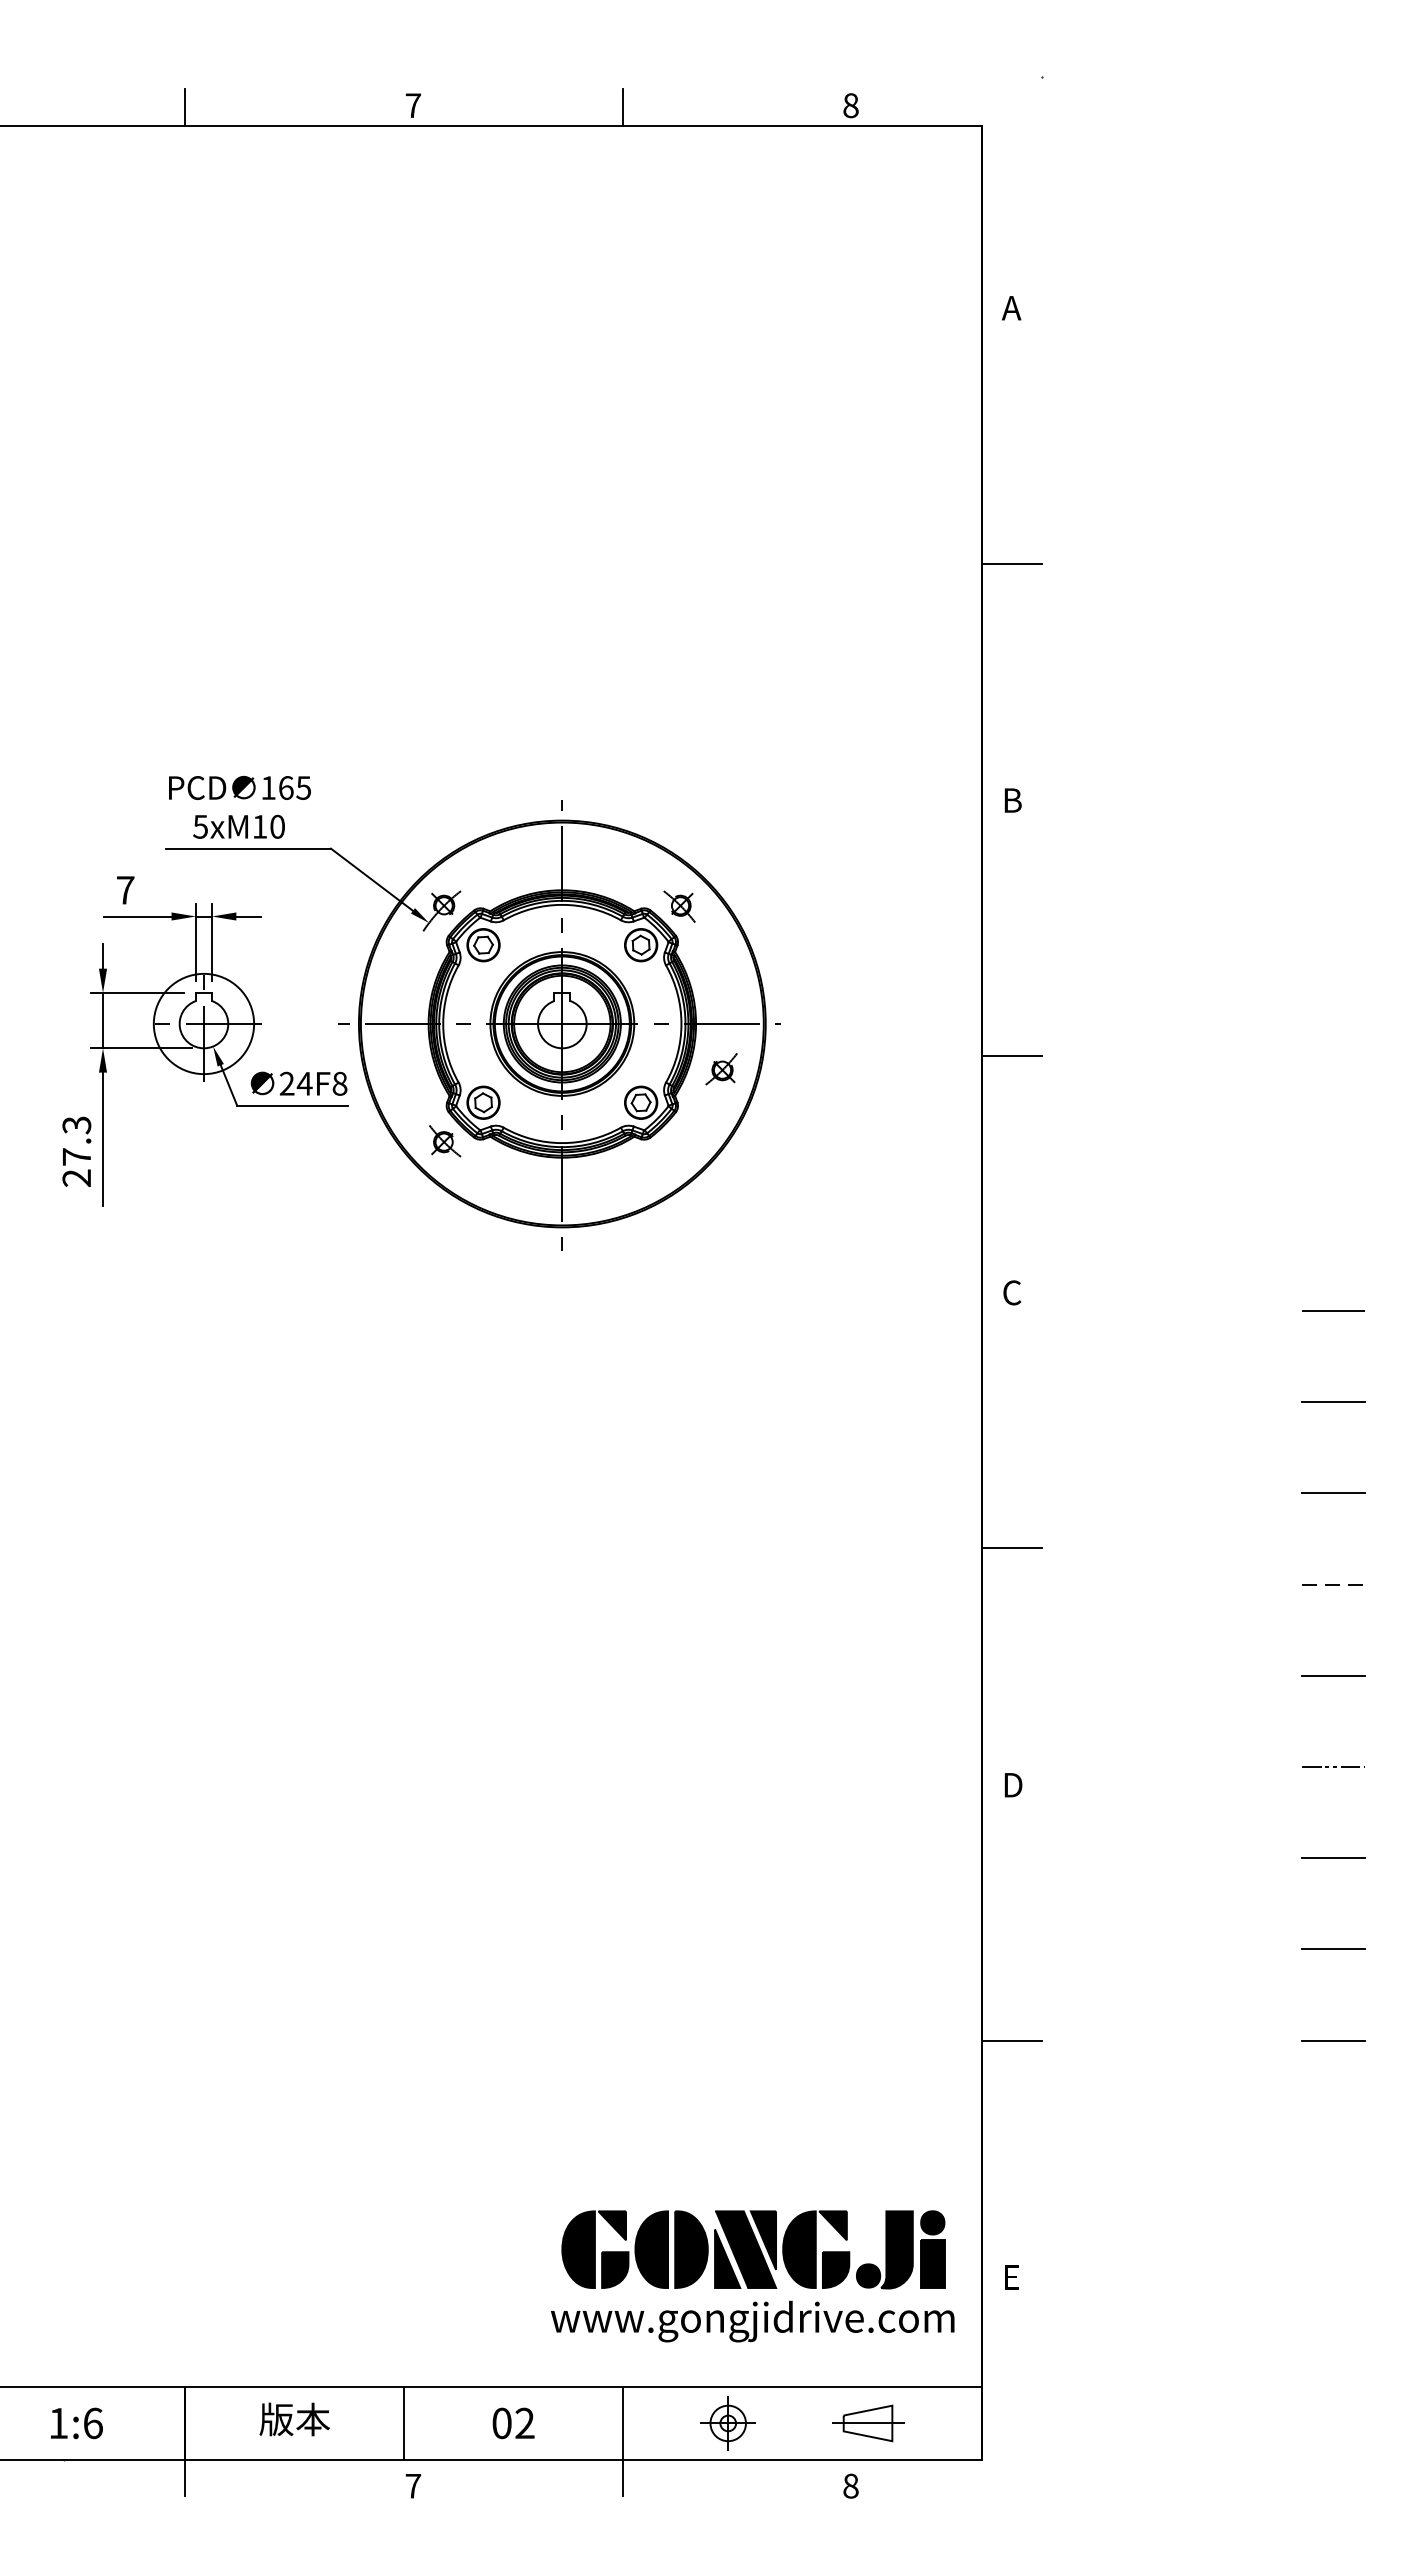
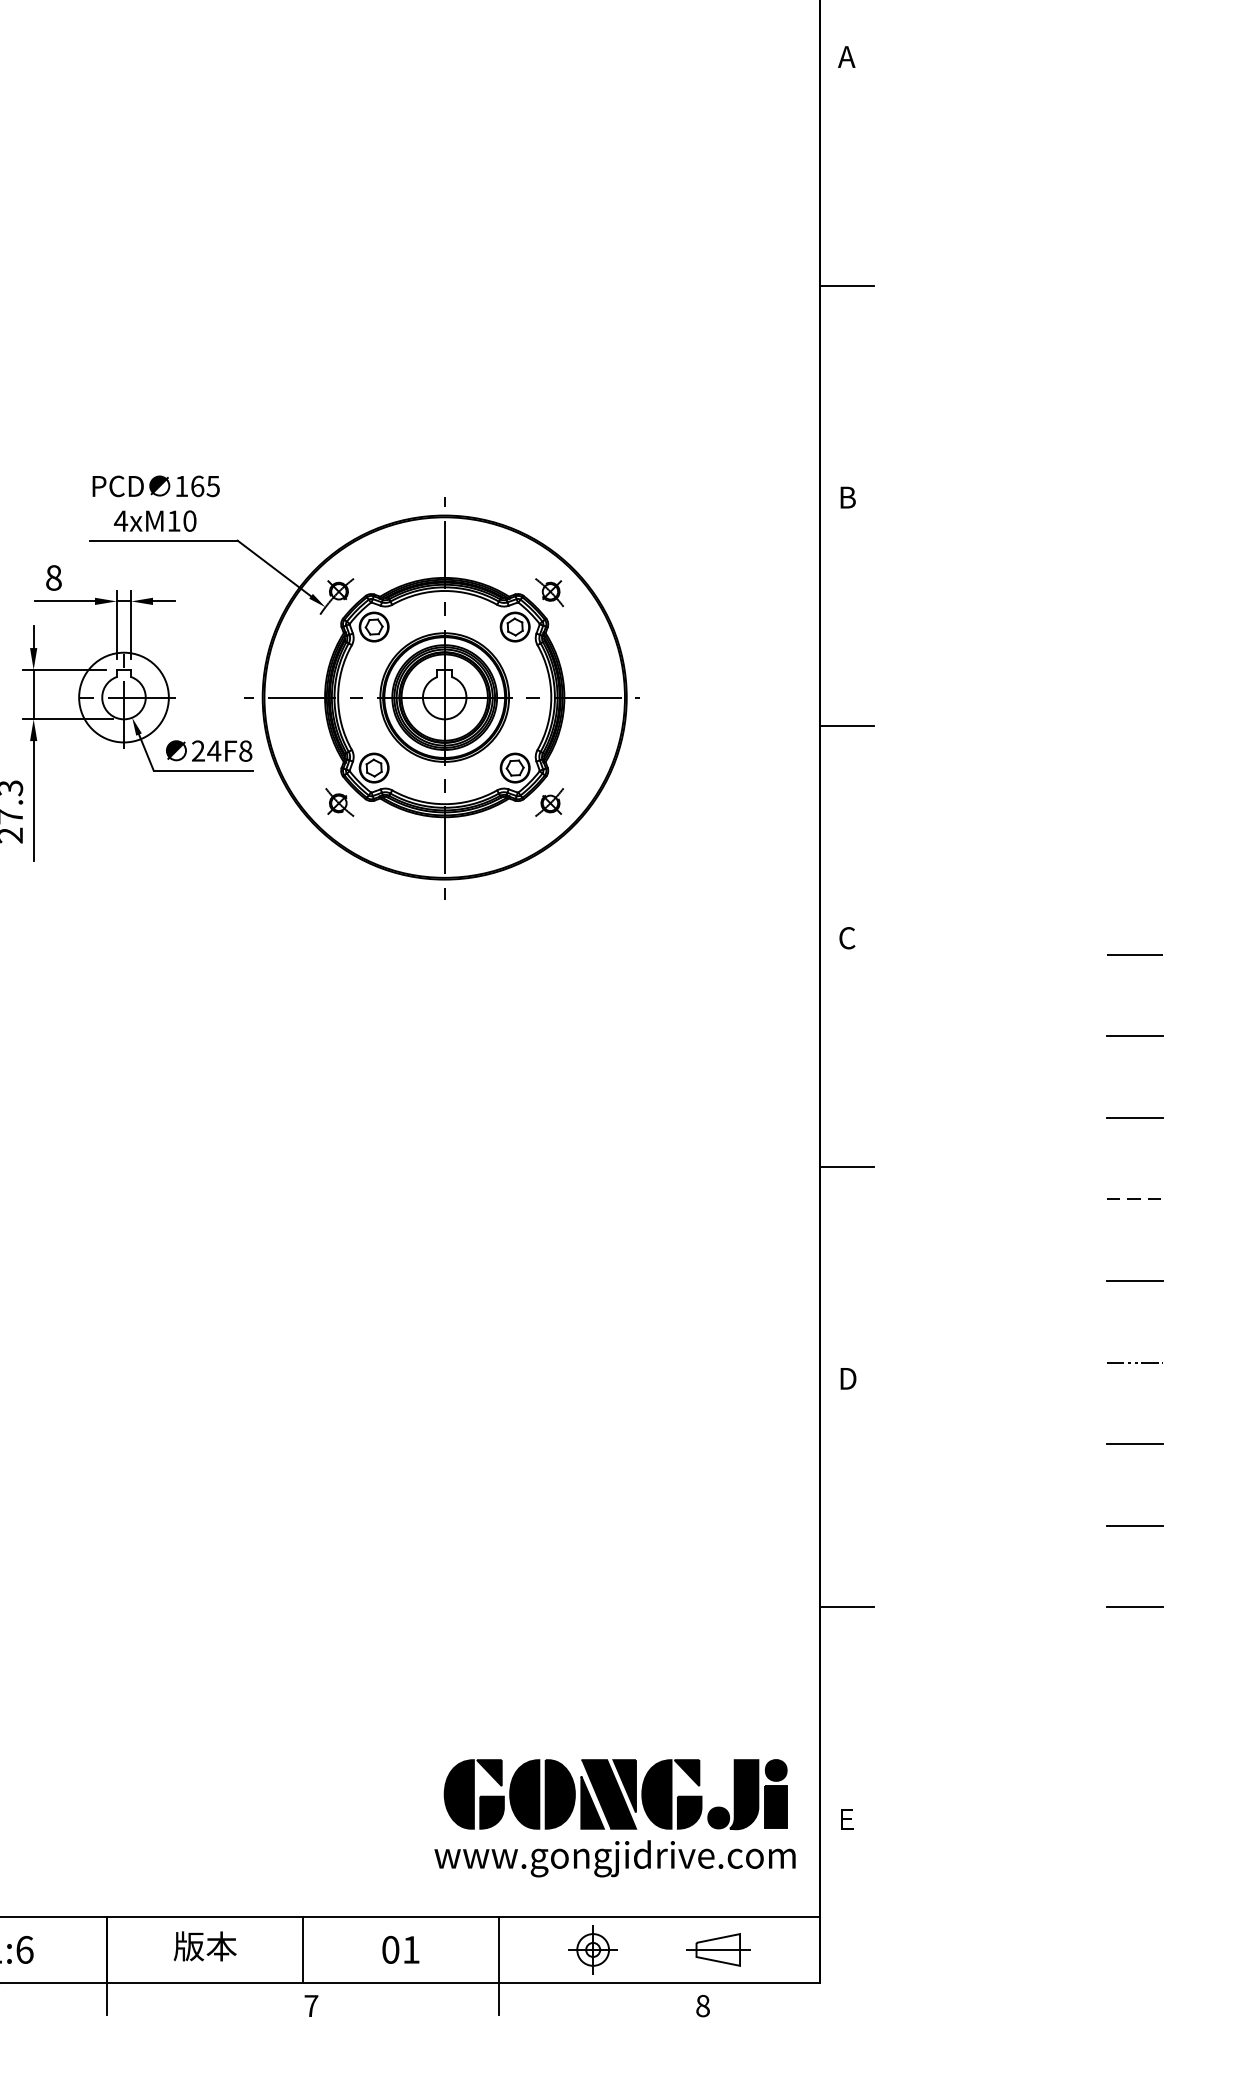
text: (200, 826) -> (120, 520), 5xM10 -> 4xM10
text: (125, 890) -> (53, 578), 7 -> 8
part: (721, 1069) -> (549, 802), moved
text: (524, 2422) -> (410, 1949), 02 -> 01

